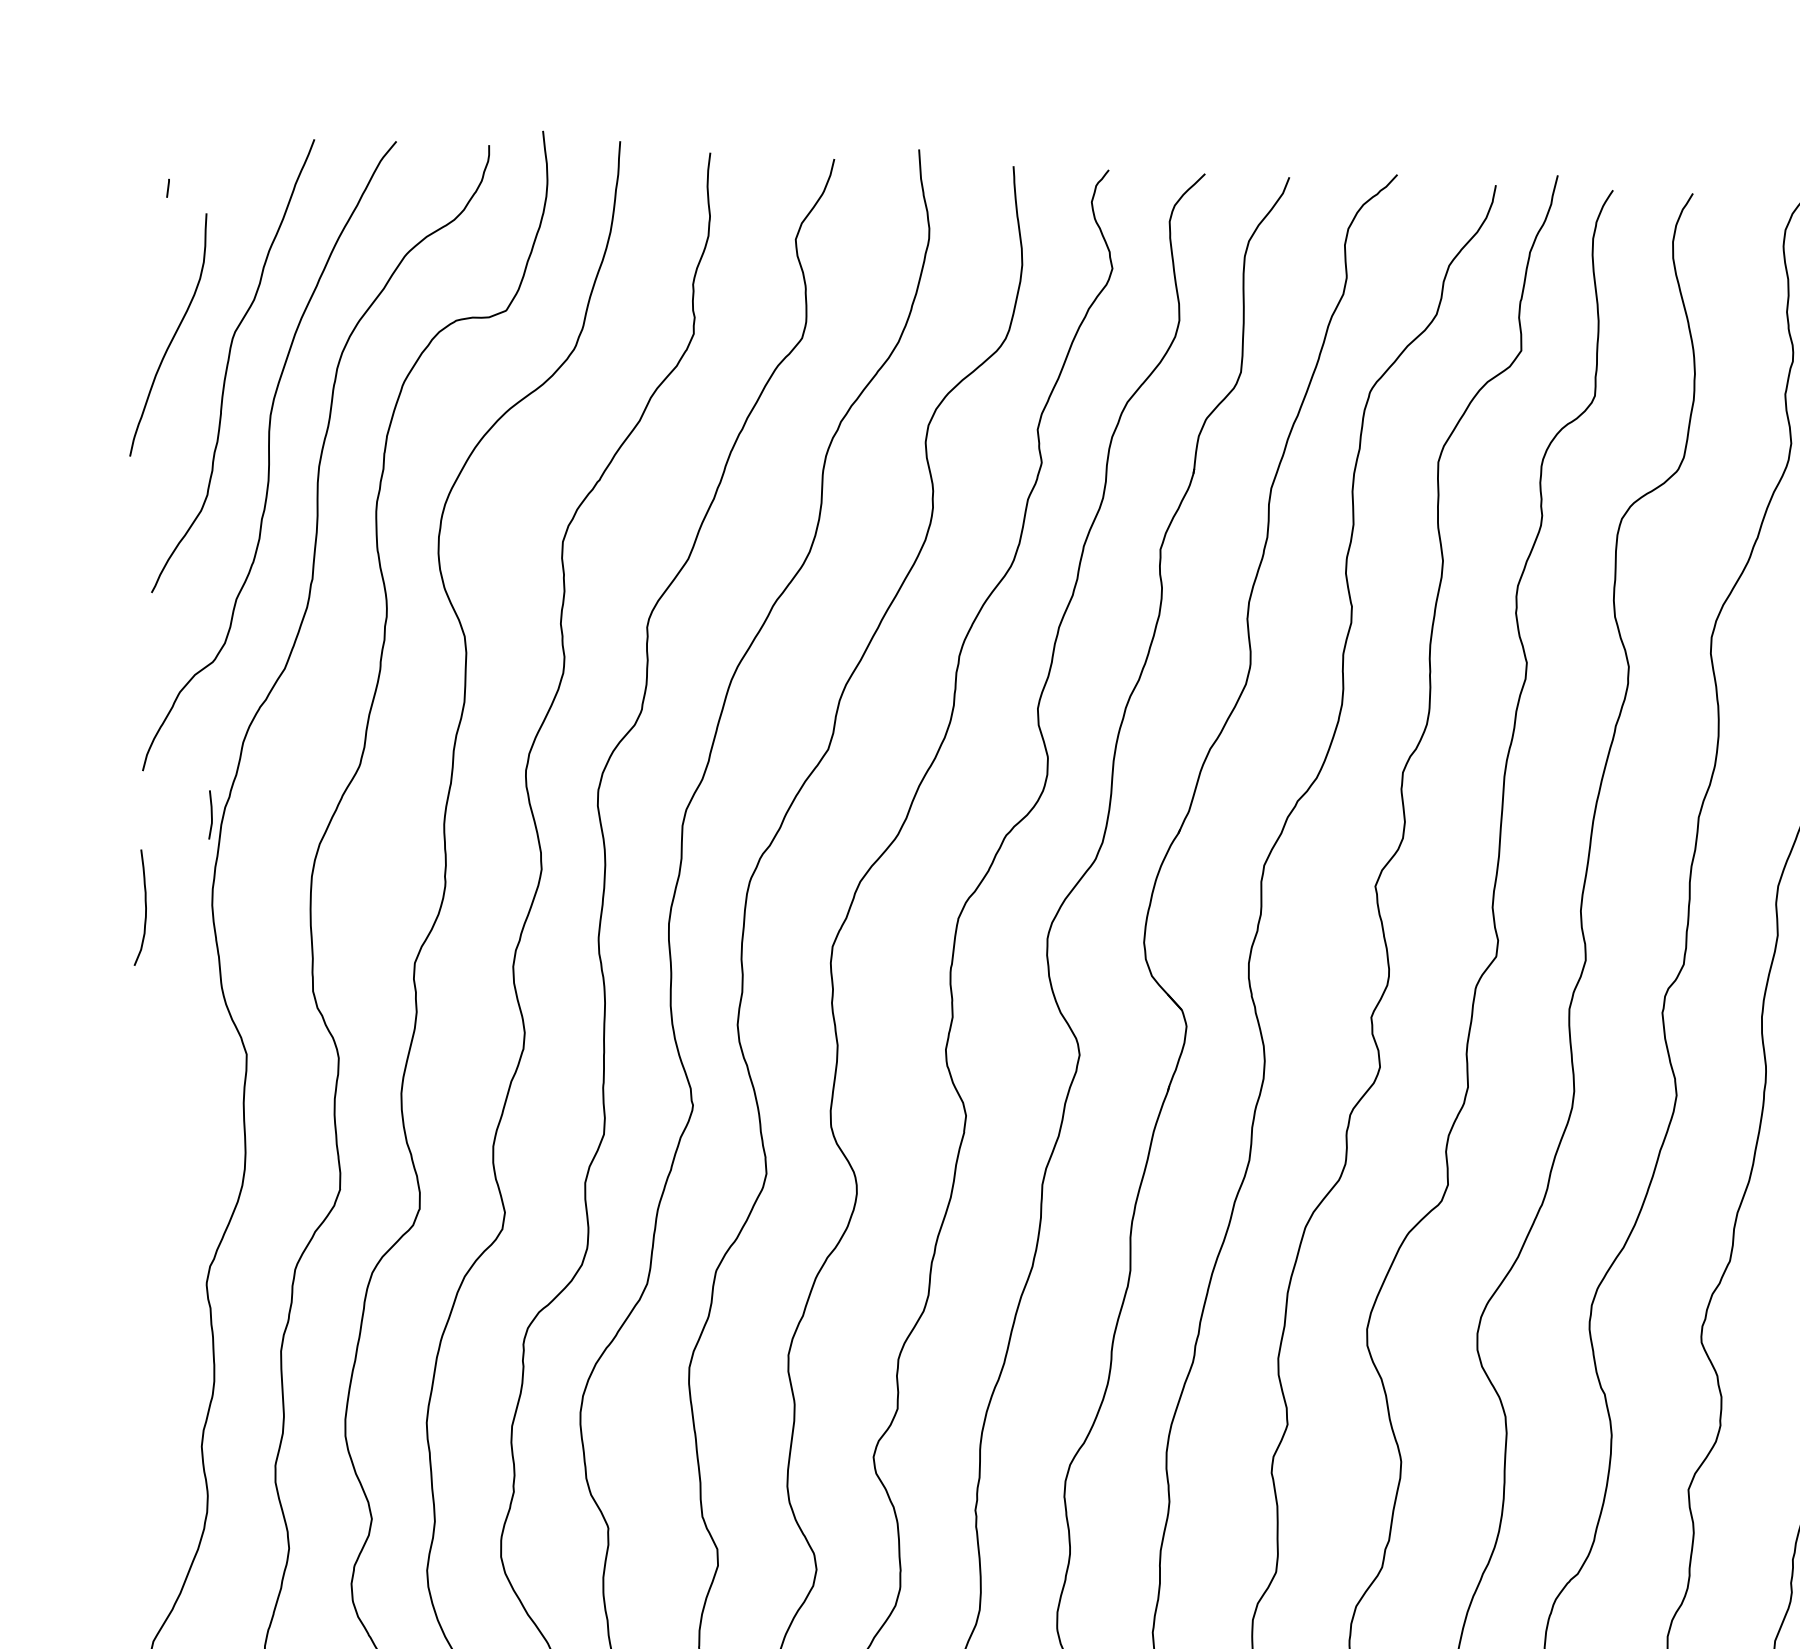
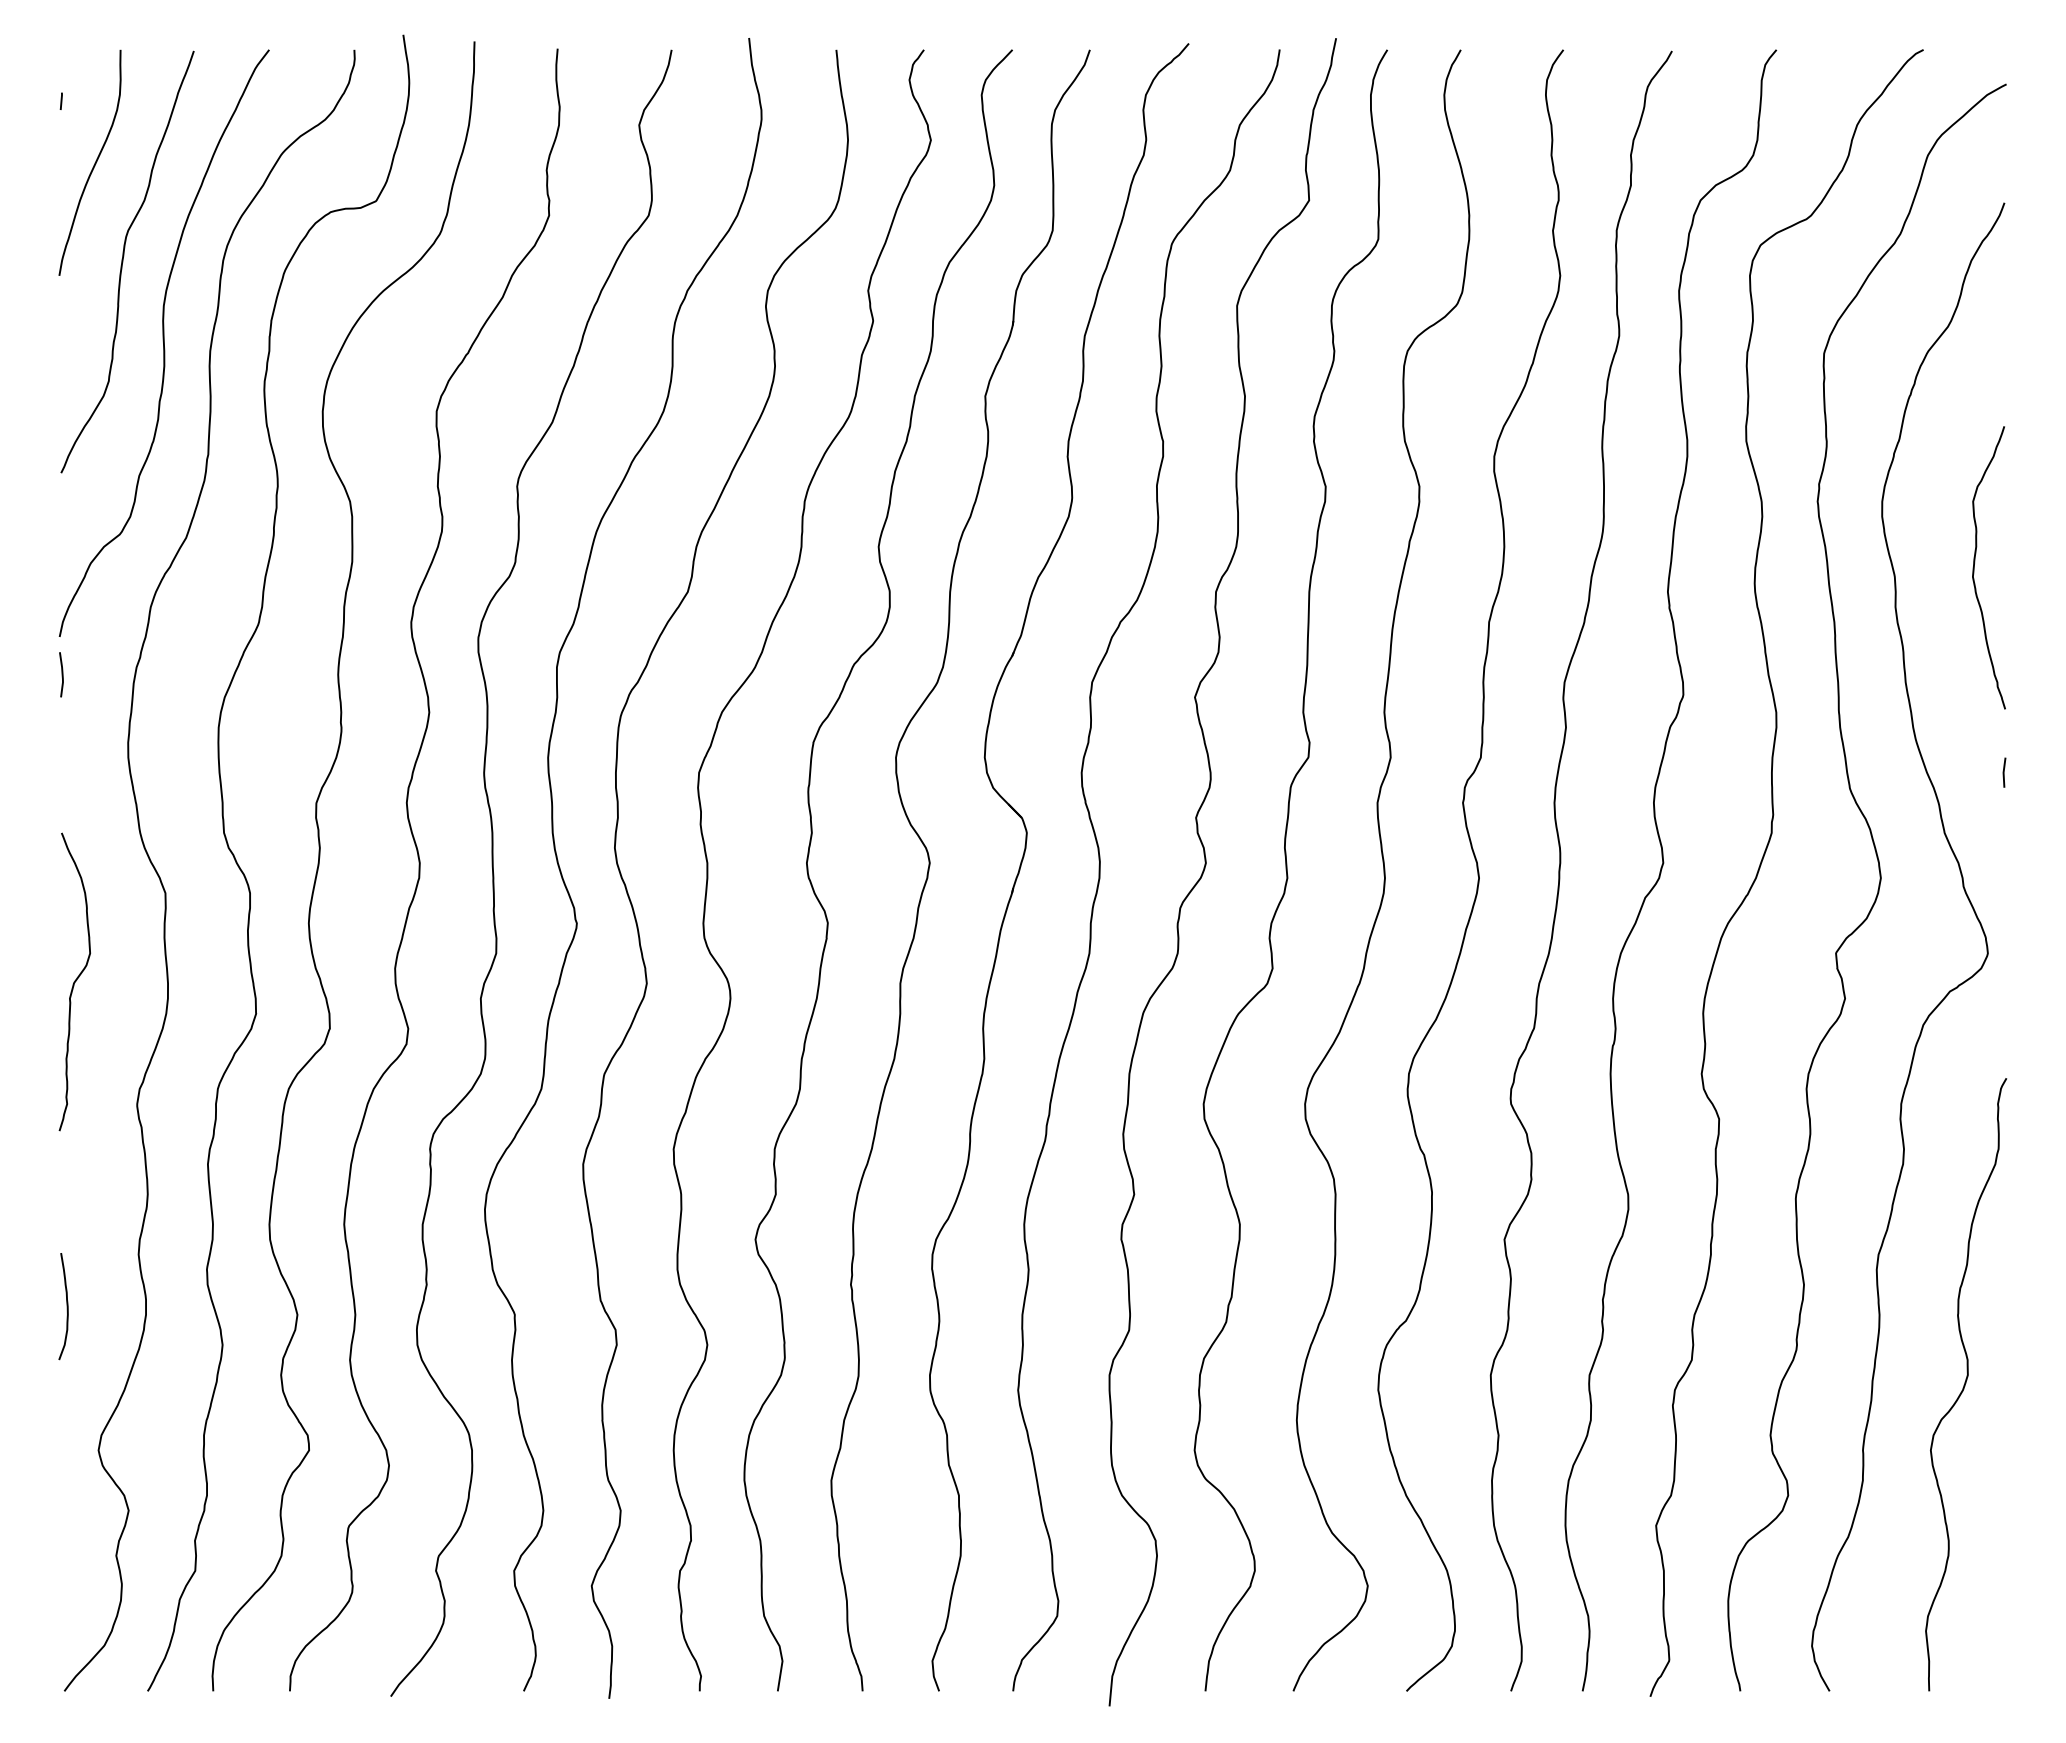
curve: (172, 337) -> (93, 165), moved
line: (210, 814) -> (61, 674), moved
curve: (144, 907) -> (66, 1306), moved
curve: (143, 1146) -> (74, 981), added

